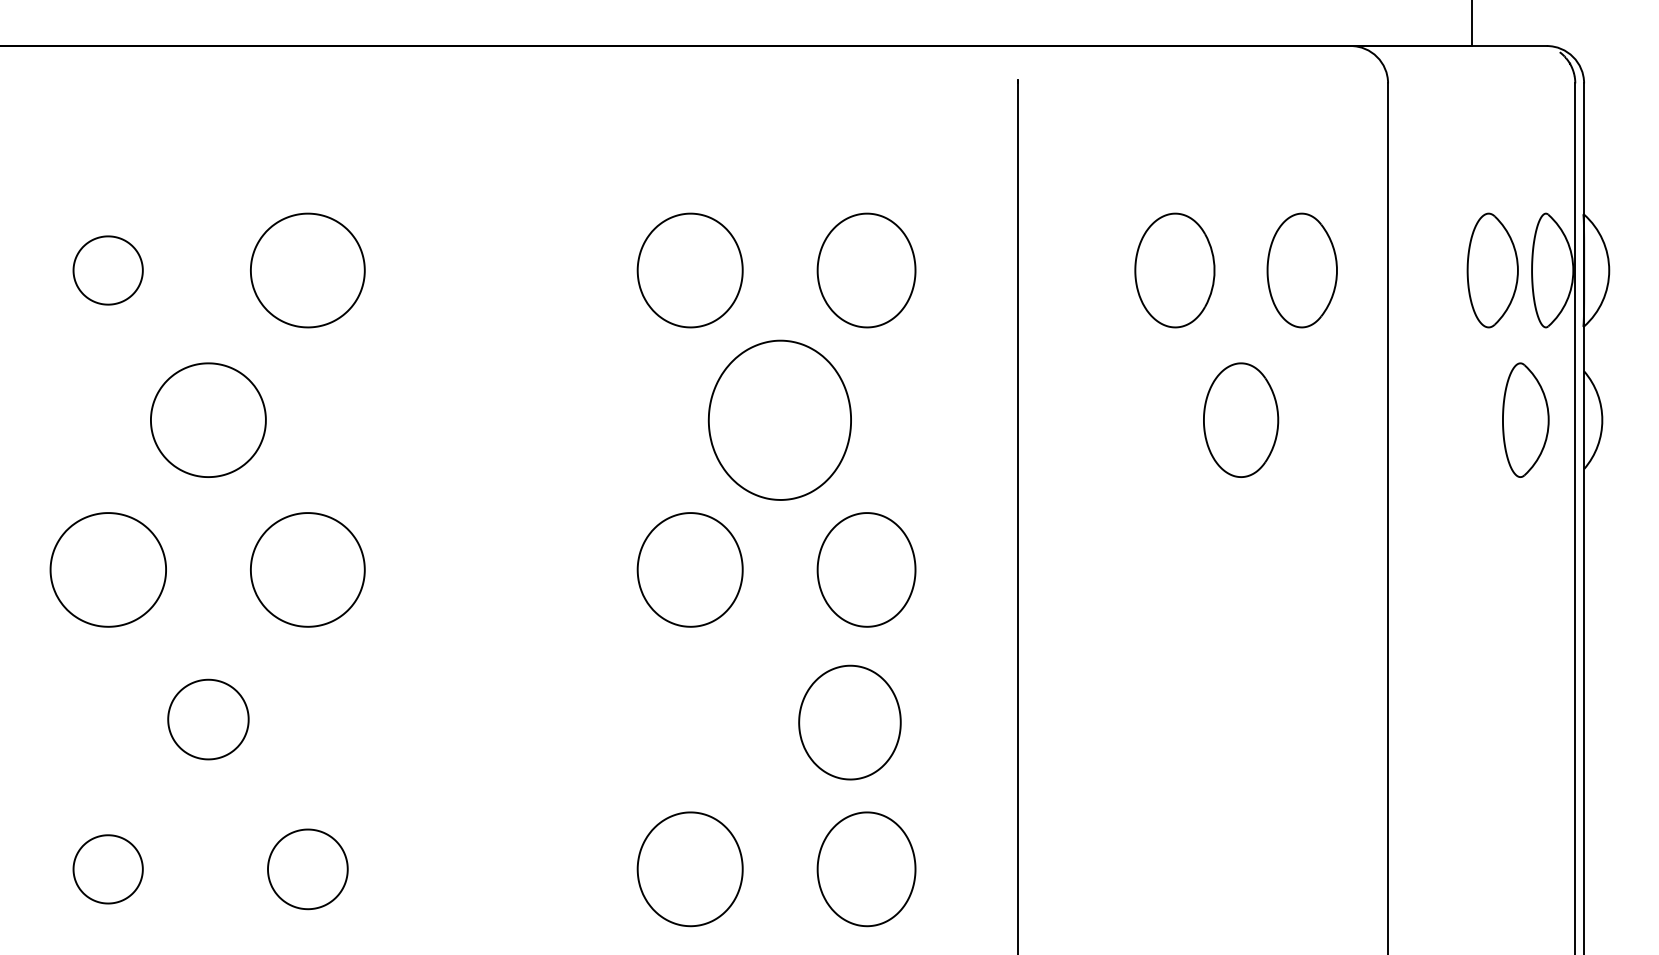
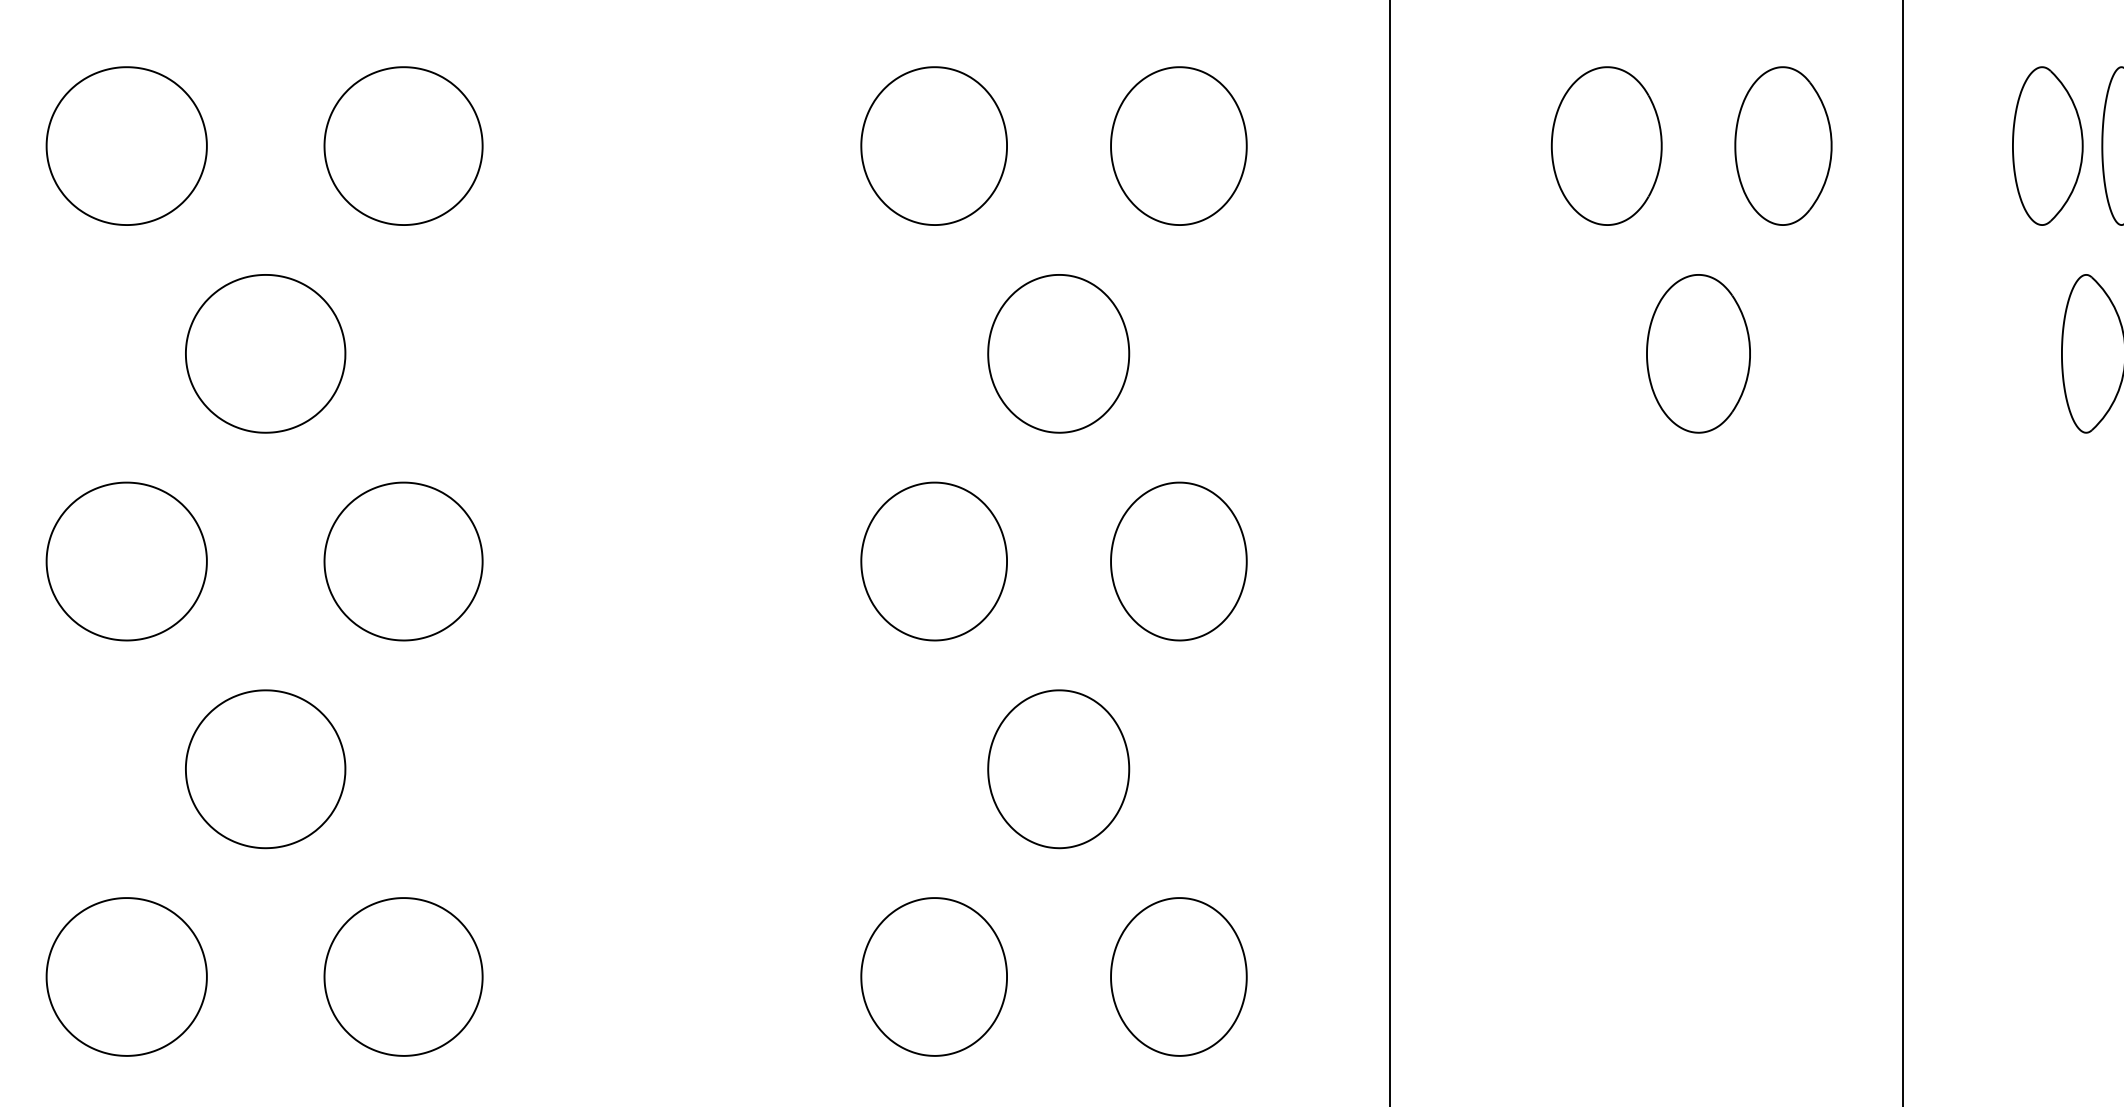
part: (107, 270) -> (125, 146), size x1.67
part: (779, 419) -> (1058, 352), size x0.71
part: (208, 719) -> (265, 769), size x1.43
part: (849, 722) -> (1058, 769), moved
part: (107, 869) -> (125, 977), size x1.67
part: (307, 869) -> (403, 977), size x1.43

